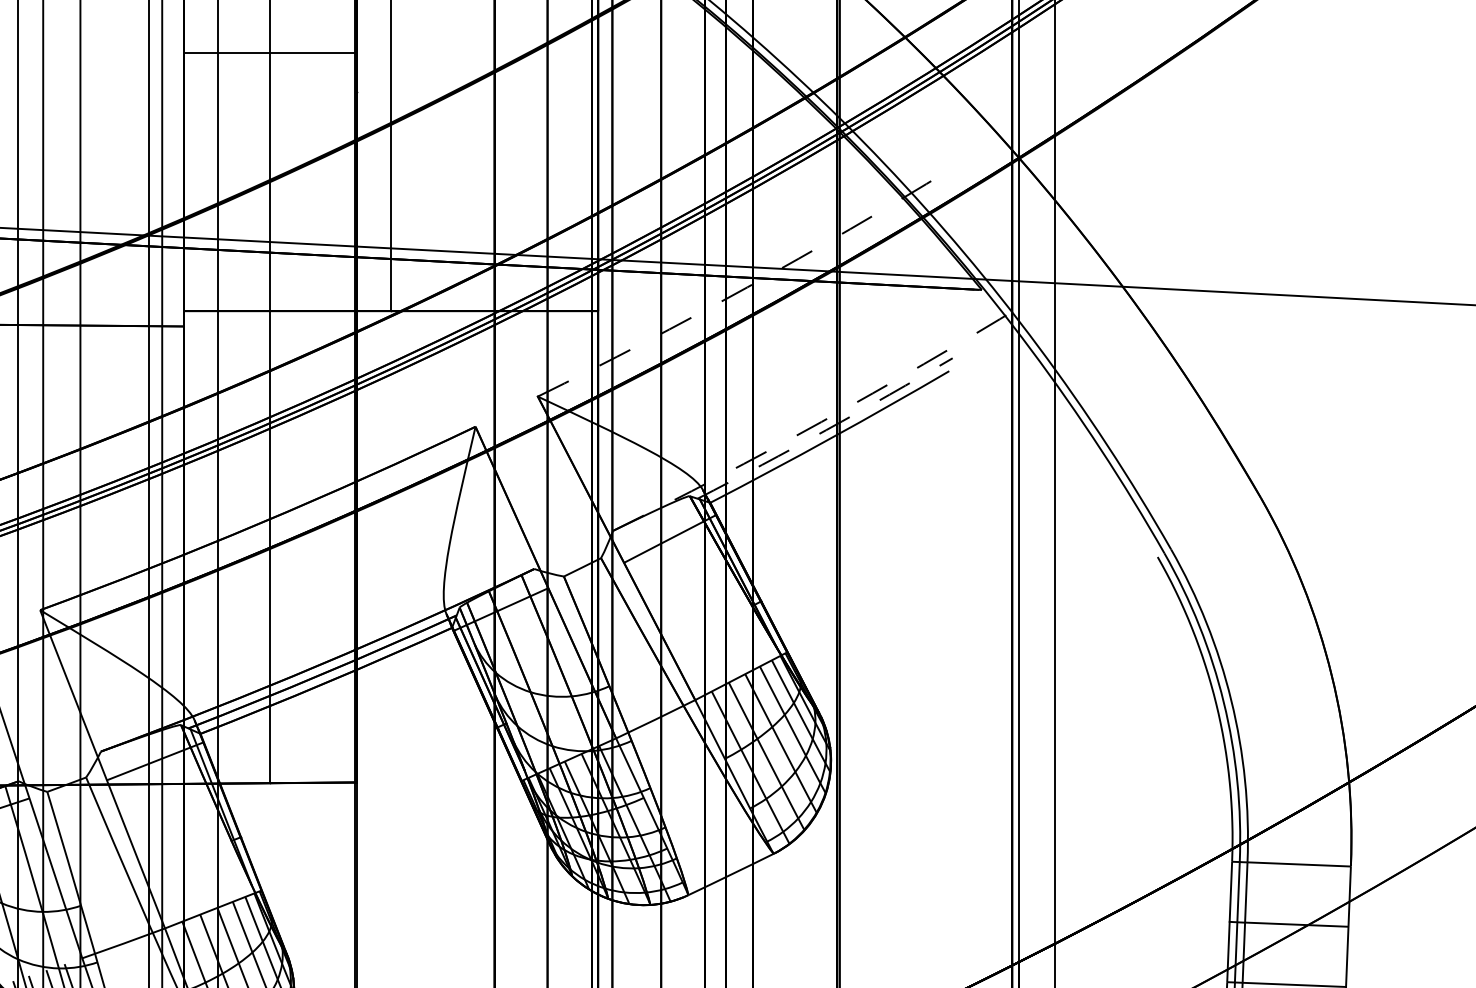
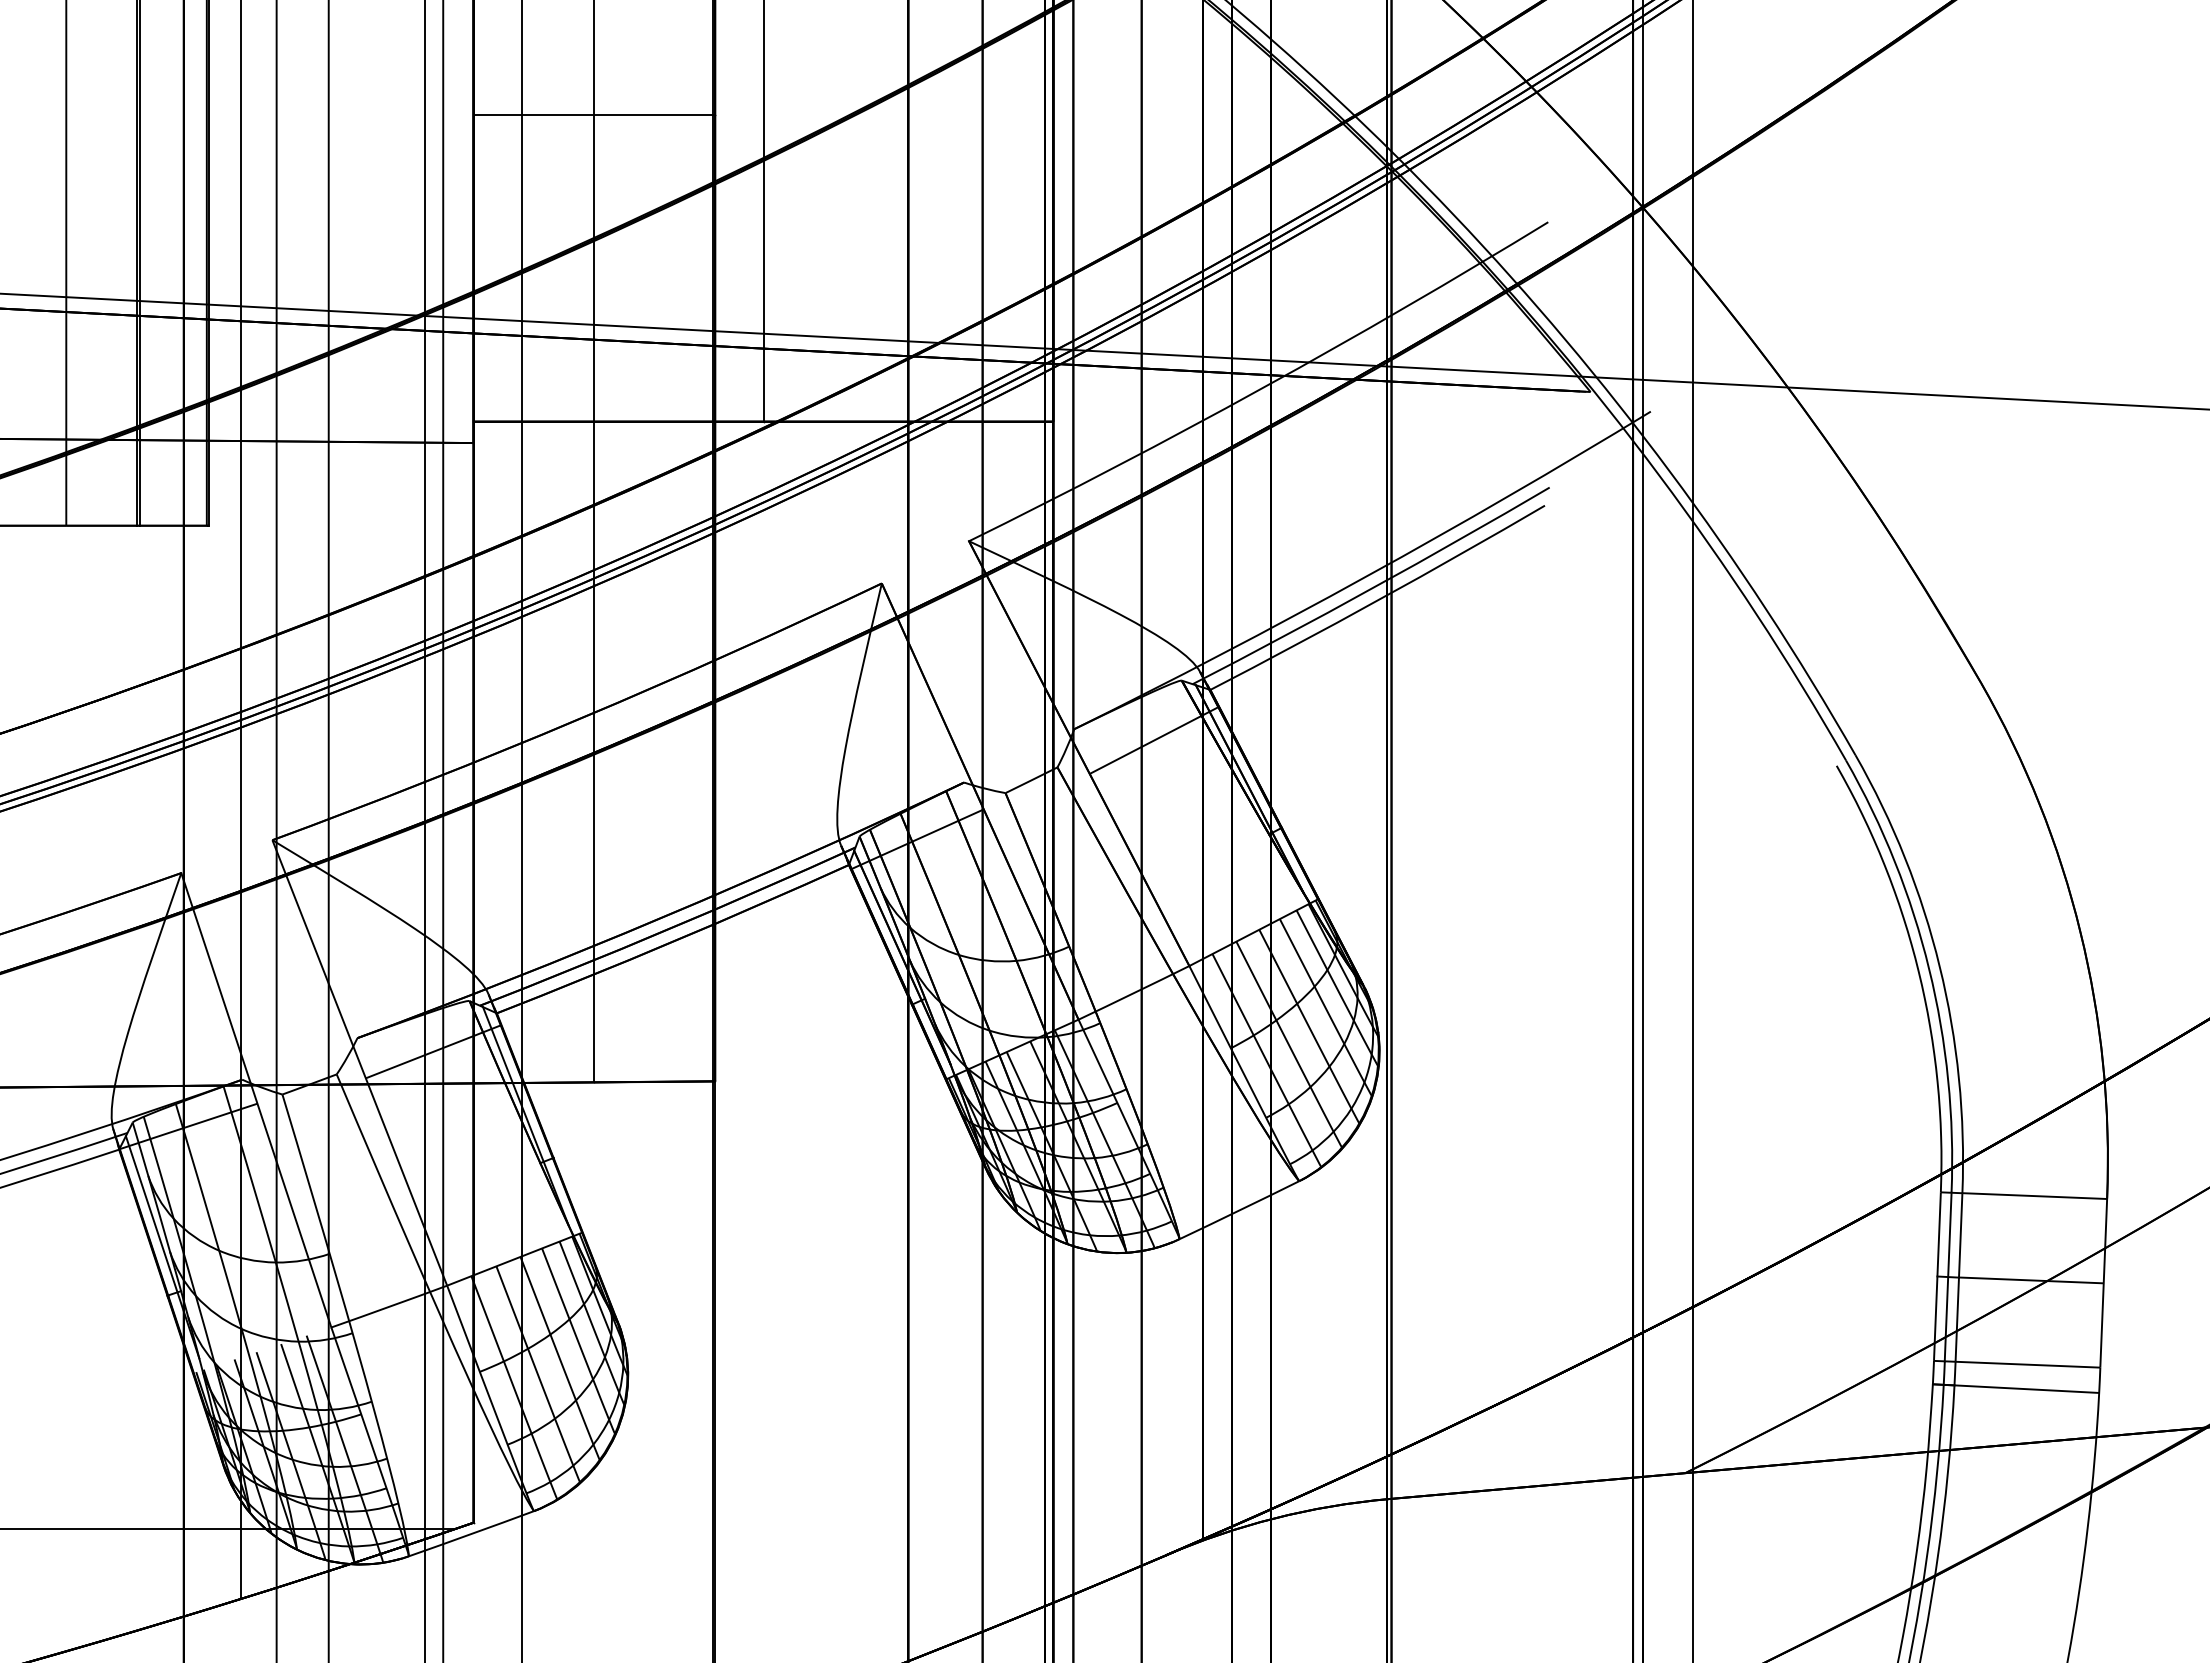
line: (270, 53) -> (594, 115), moved
arc: (747, 287) -> (1262, 388), dashed -> solid
arc: (821, 421) -> (1366, 576), dashed -> solid
arc: (826, 430) -> (1372, 588), dashed -> solid

